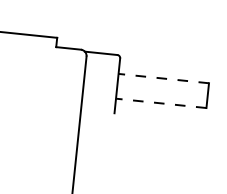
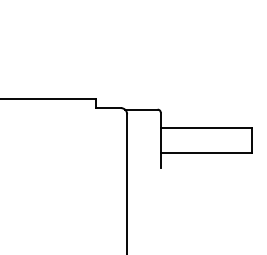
line: (163, 78) -> (205, 128), dashed -> solid
line: (160, 103) -> (205, 153), dashed -> solid

